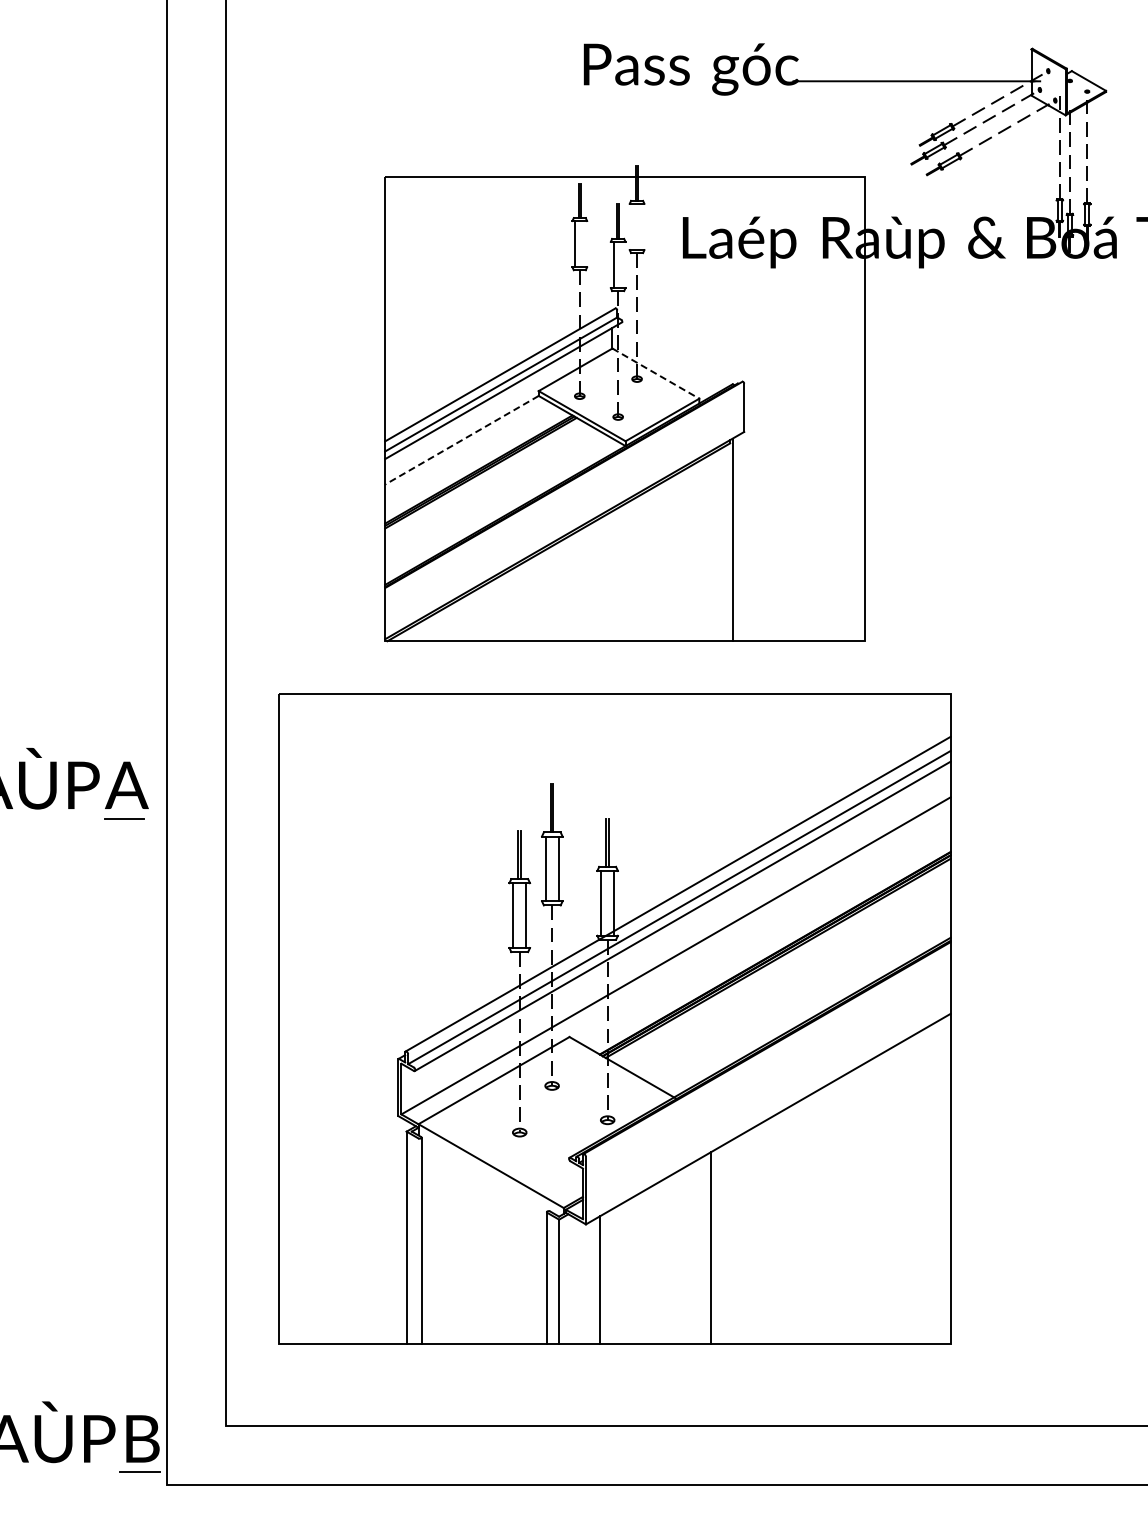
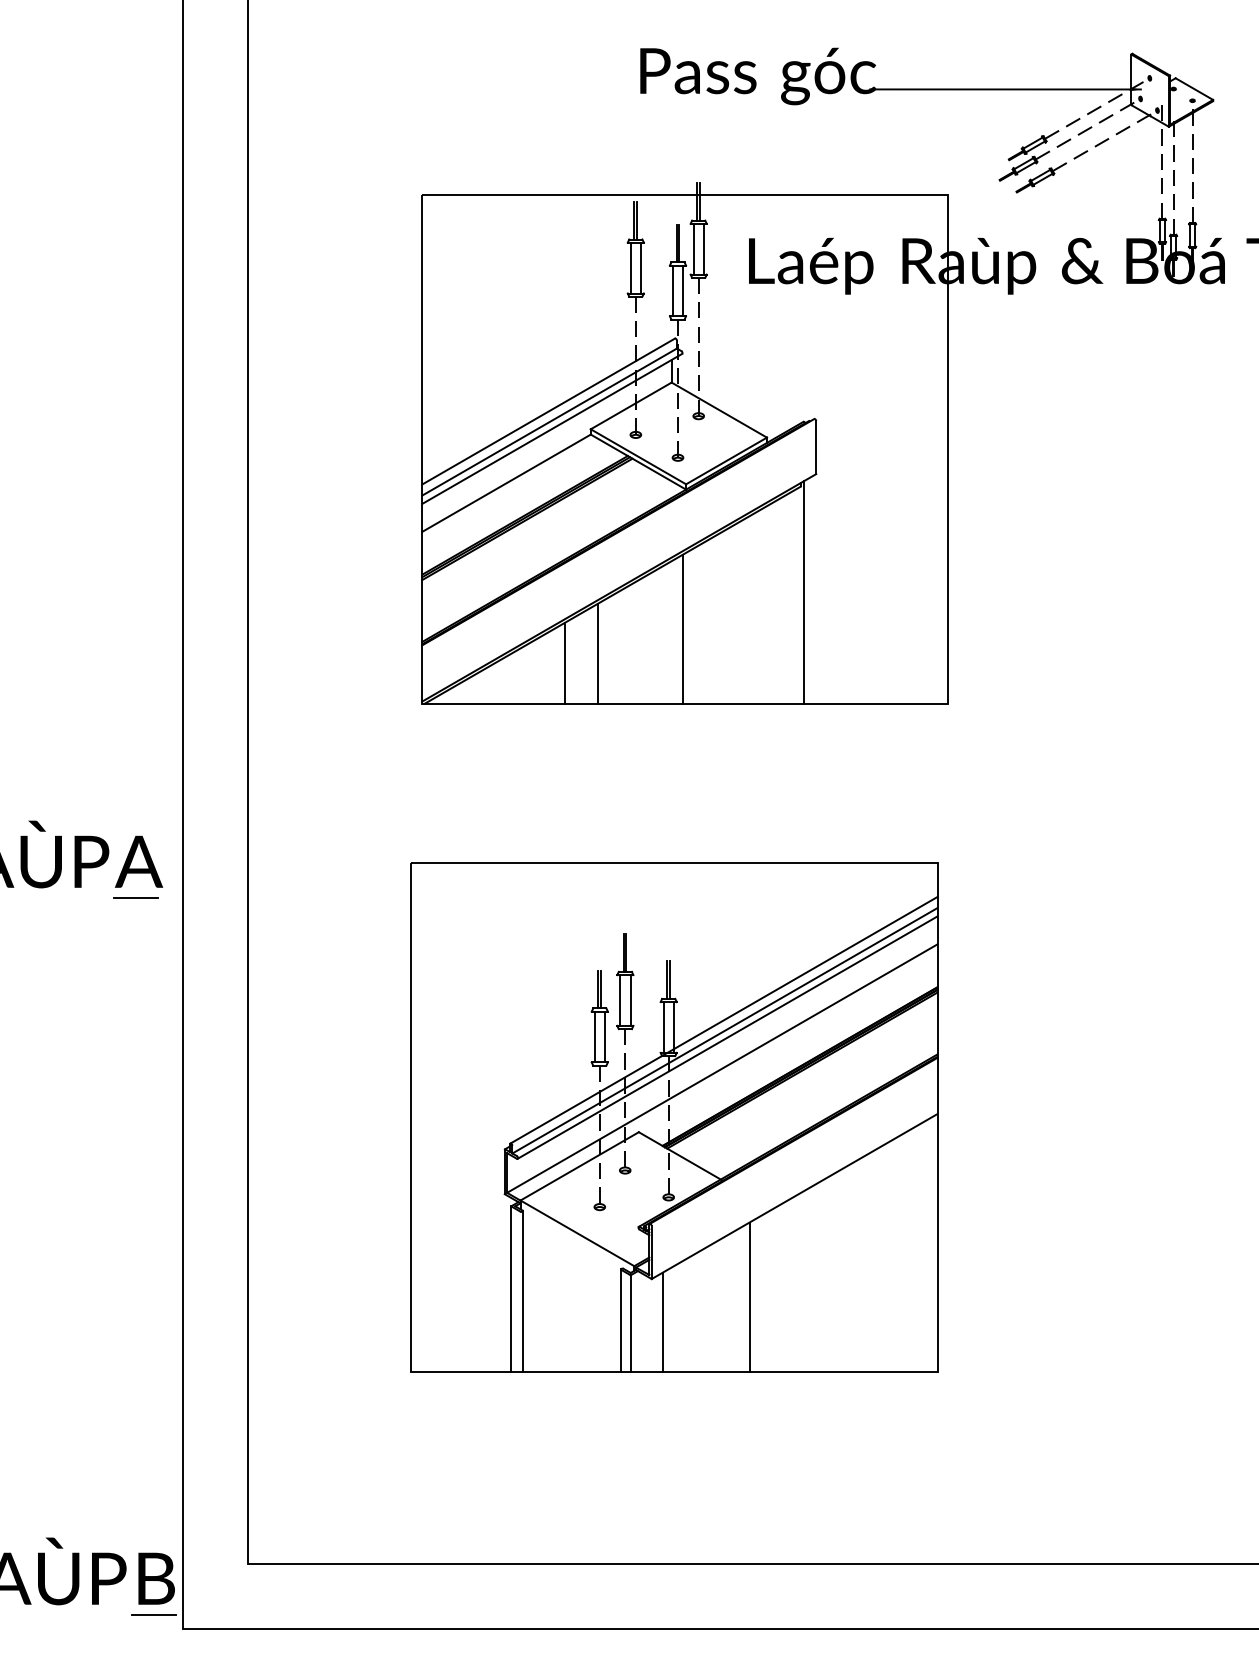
line: (632, 226) -> (693, 248), added
line: (641, 226) -> (703, 248), added
line: (584, 244) -> (641, 268), added
line: (623, 264) -> (683, 290), added
line: (656, 373) -> (720, 409), dashed -> solid
line: (461, 440) -> (506, 483), dashed -> solid
line: (622, 573) -> (682, 629), added
line: (545, 595) -> (598, 653), added
line: (515, 604) -> (565, 663), added
part: (614, 1018) -> (673, 1117), size x0.71

